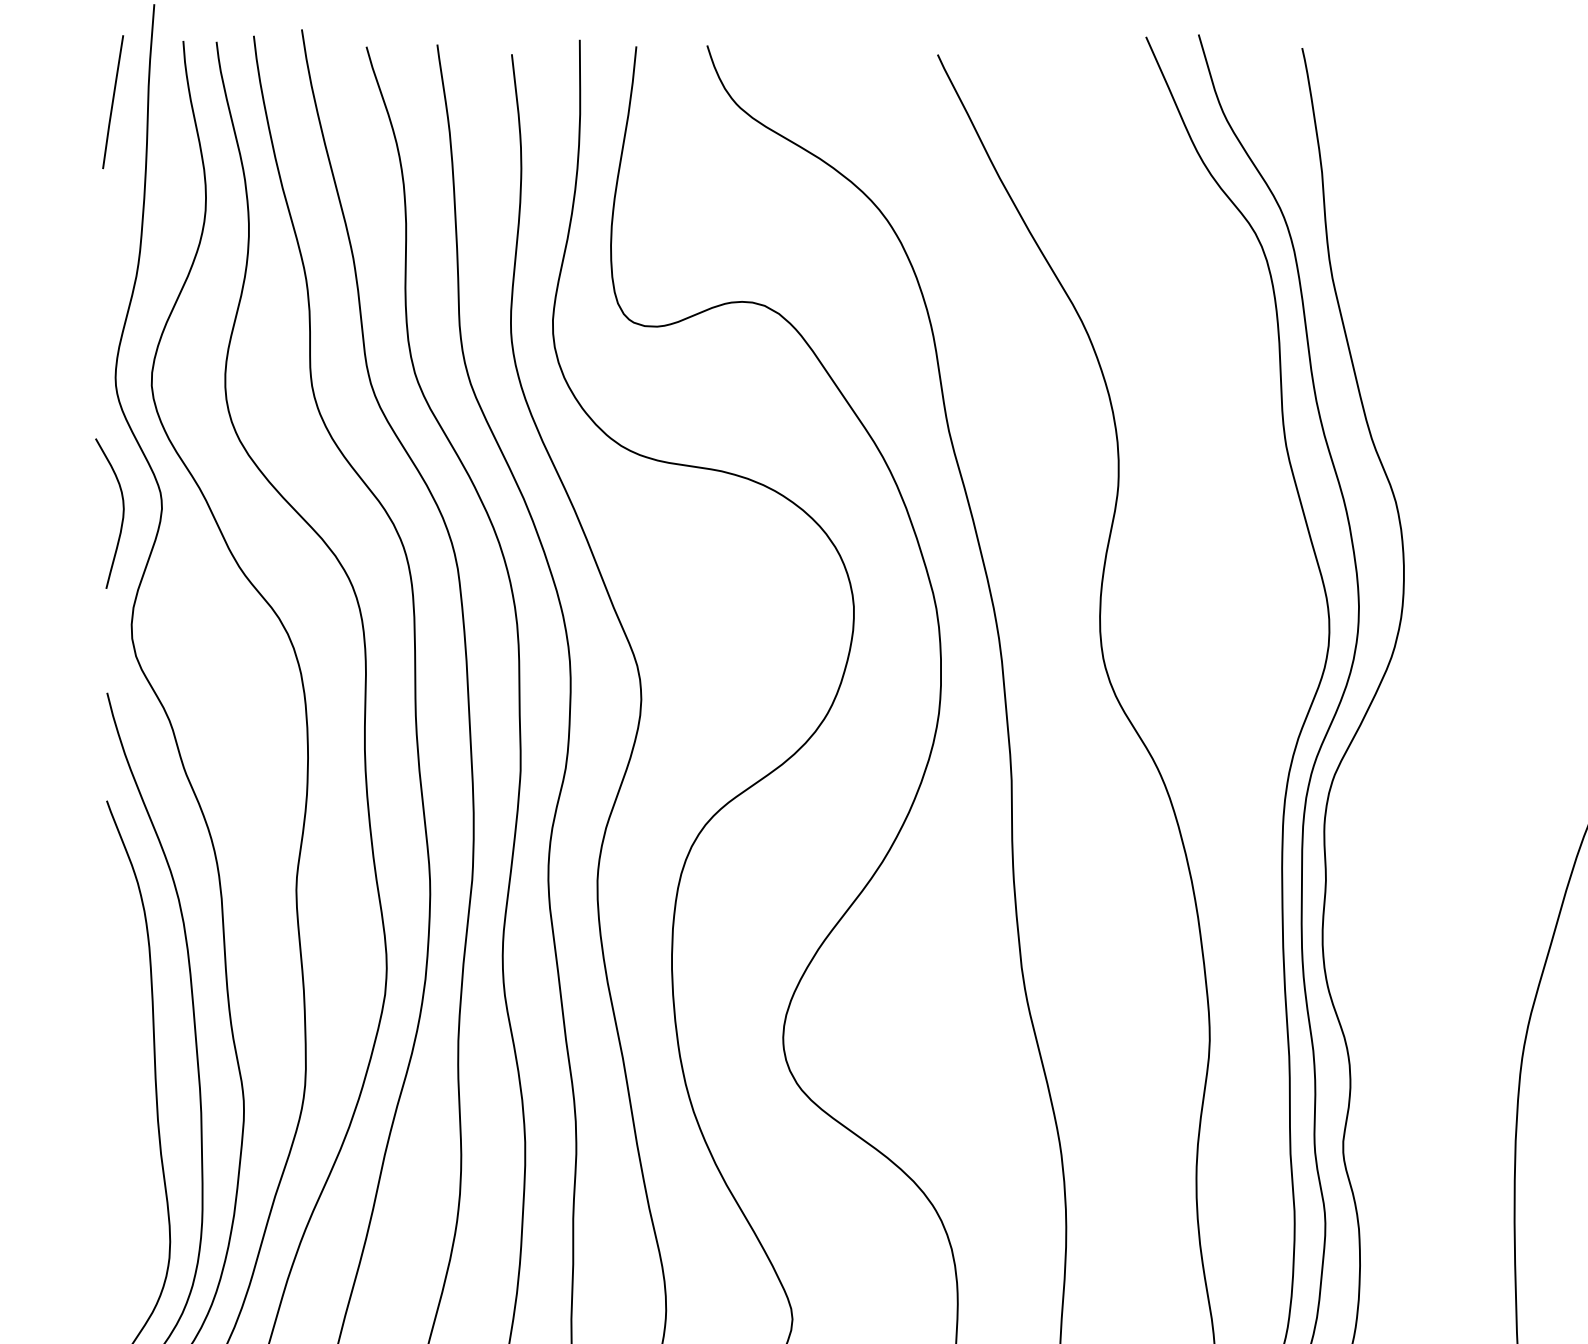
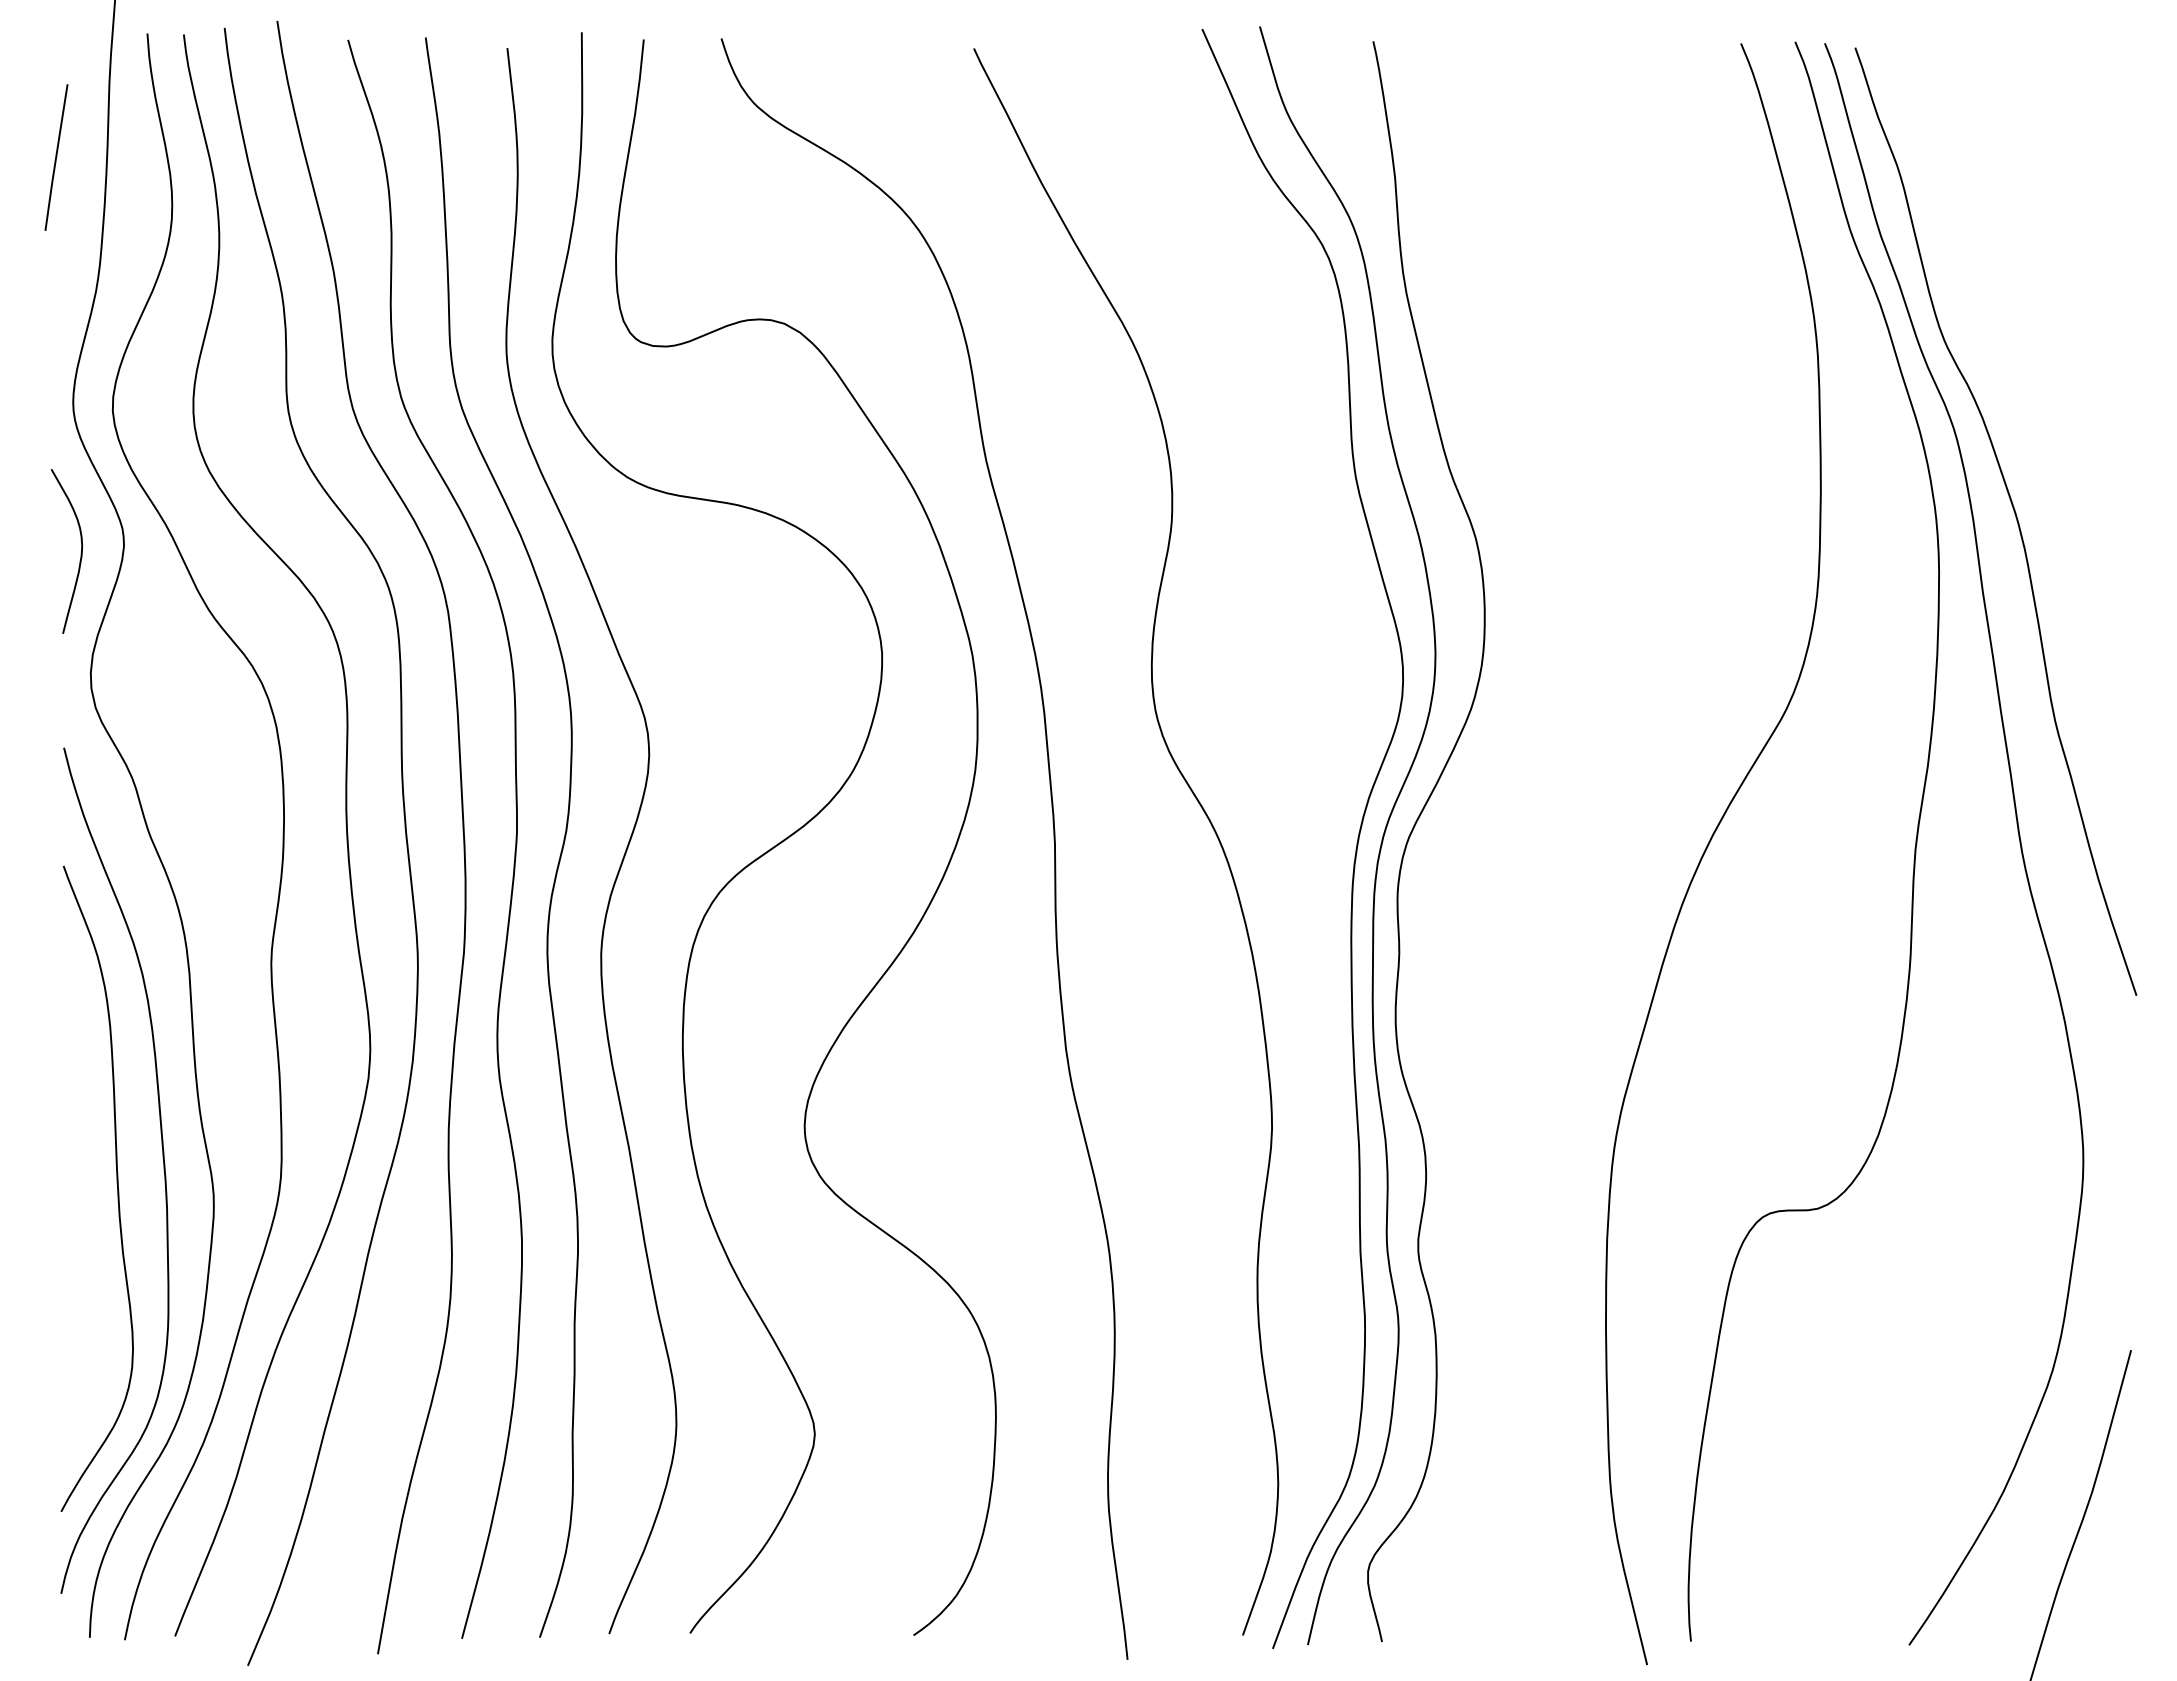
line: (113, 102) -> (56, 157), moved

